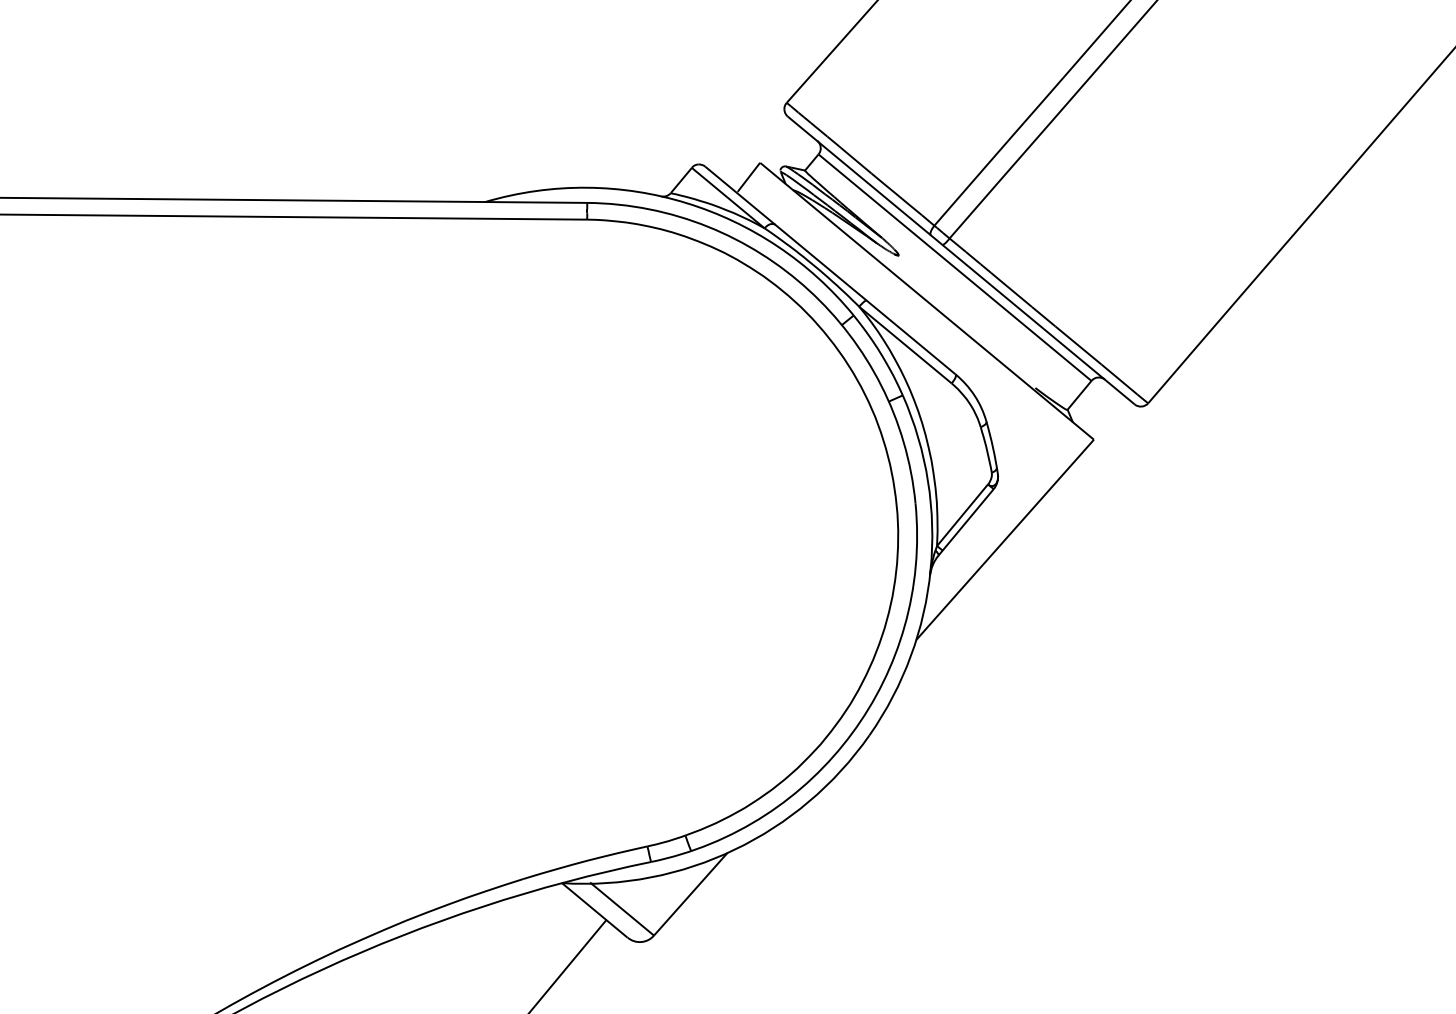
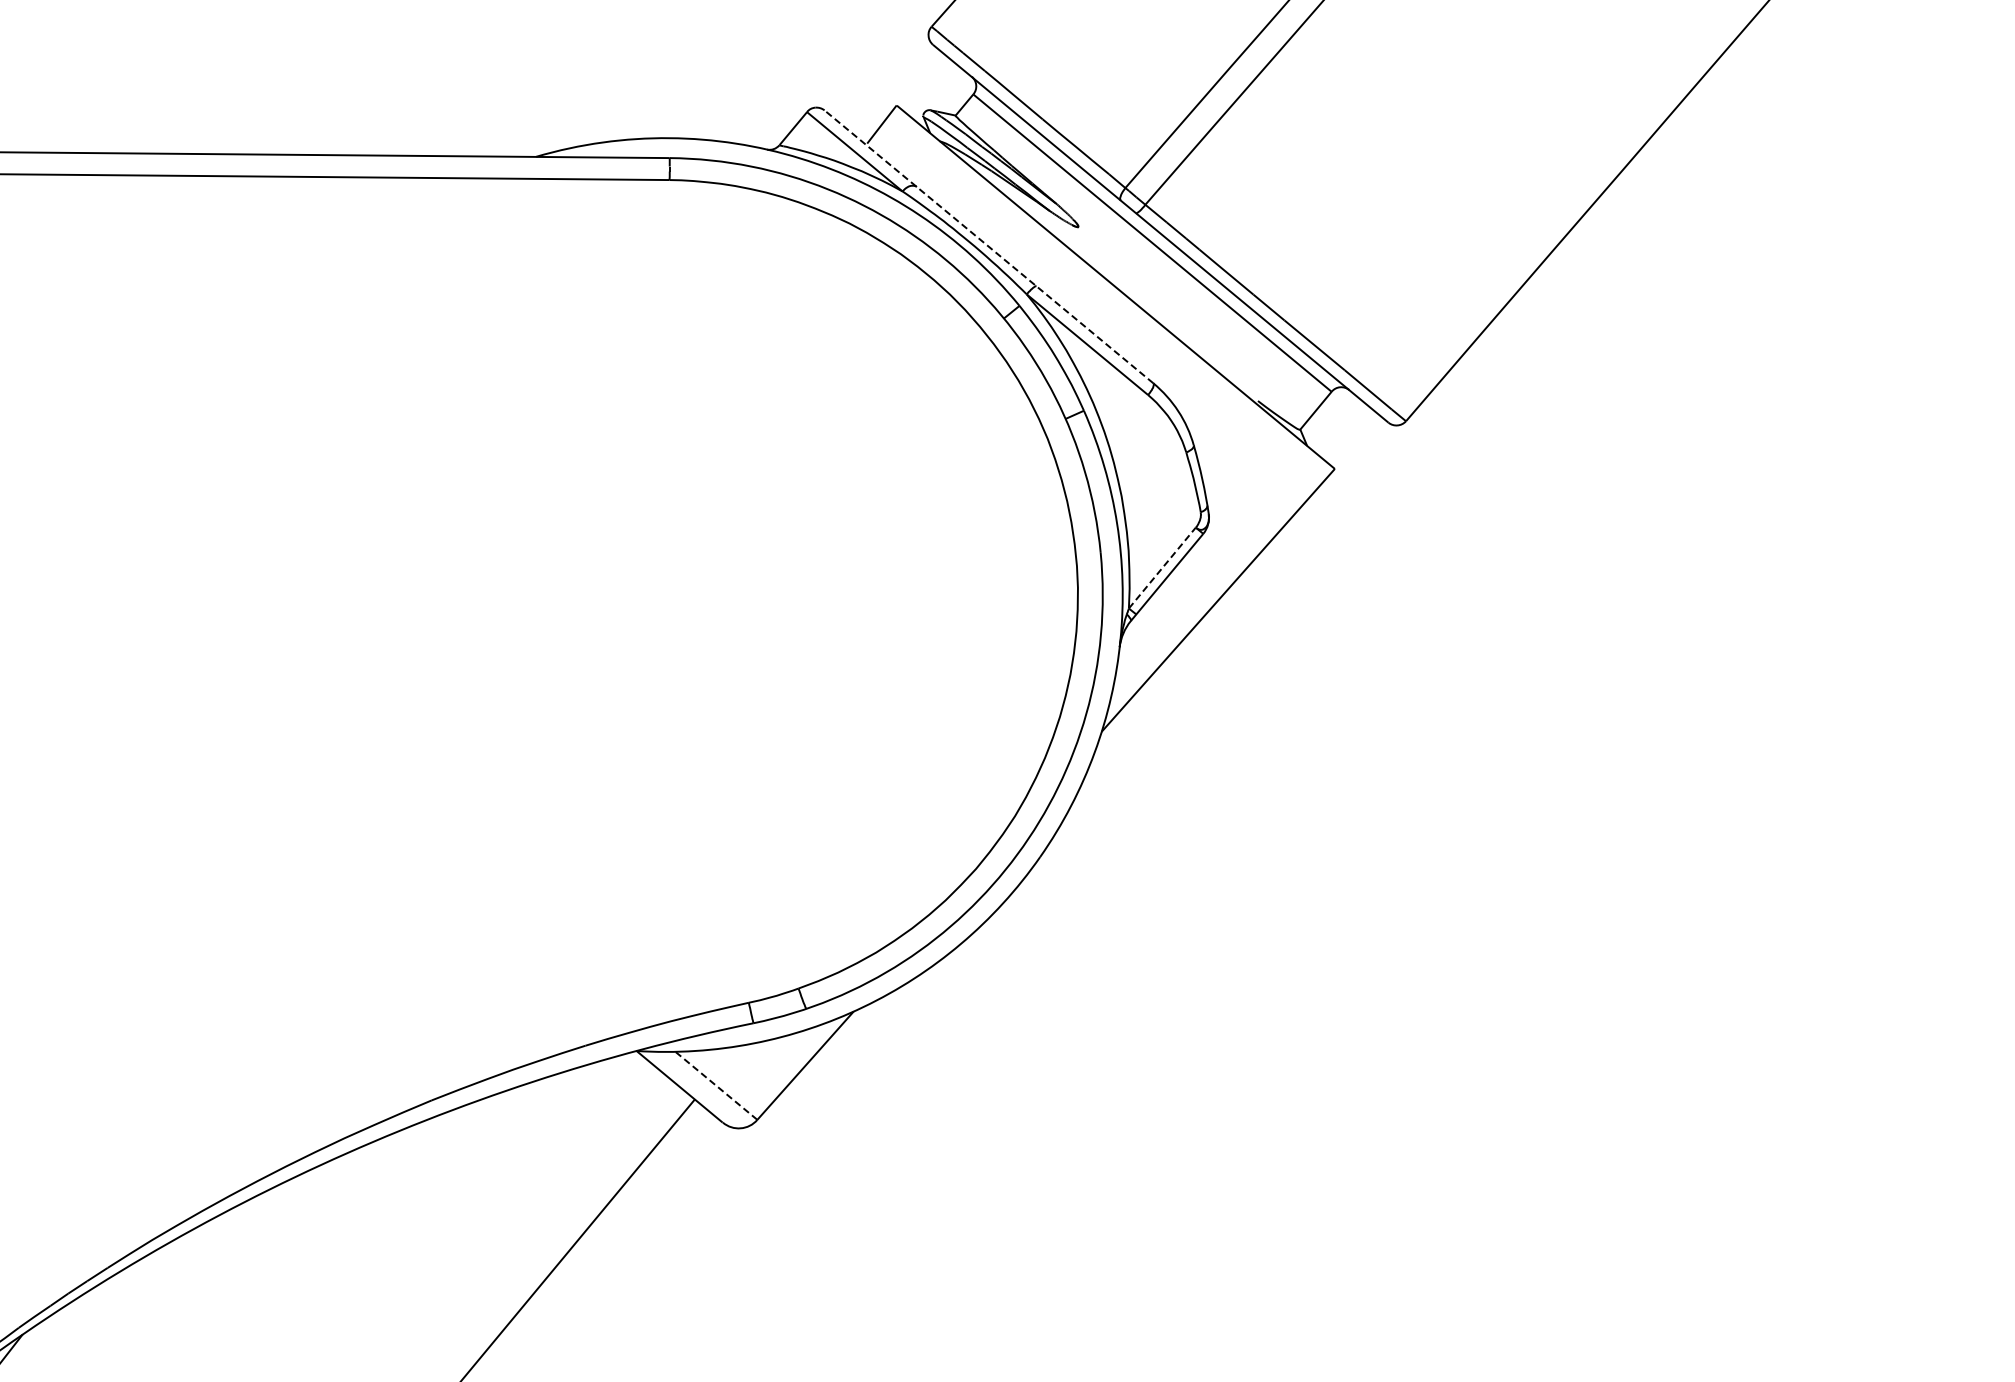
line: (830, 270) -> (988, 246), solid -> dashed
line: (962, 514) -> (1162, 567), solid -> dashed
line: (622, 909) -> (715, 1085), solid -> dashed

